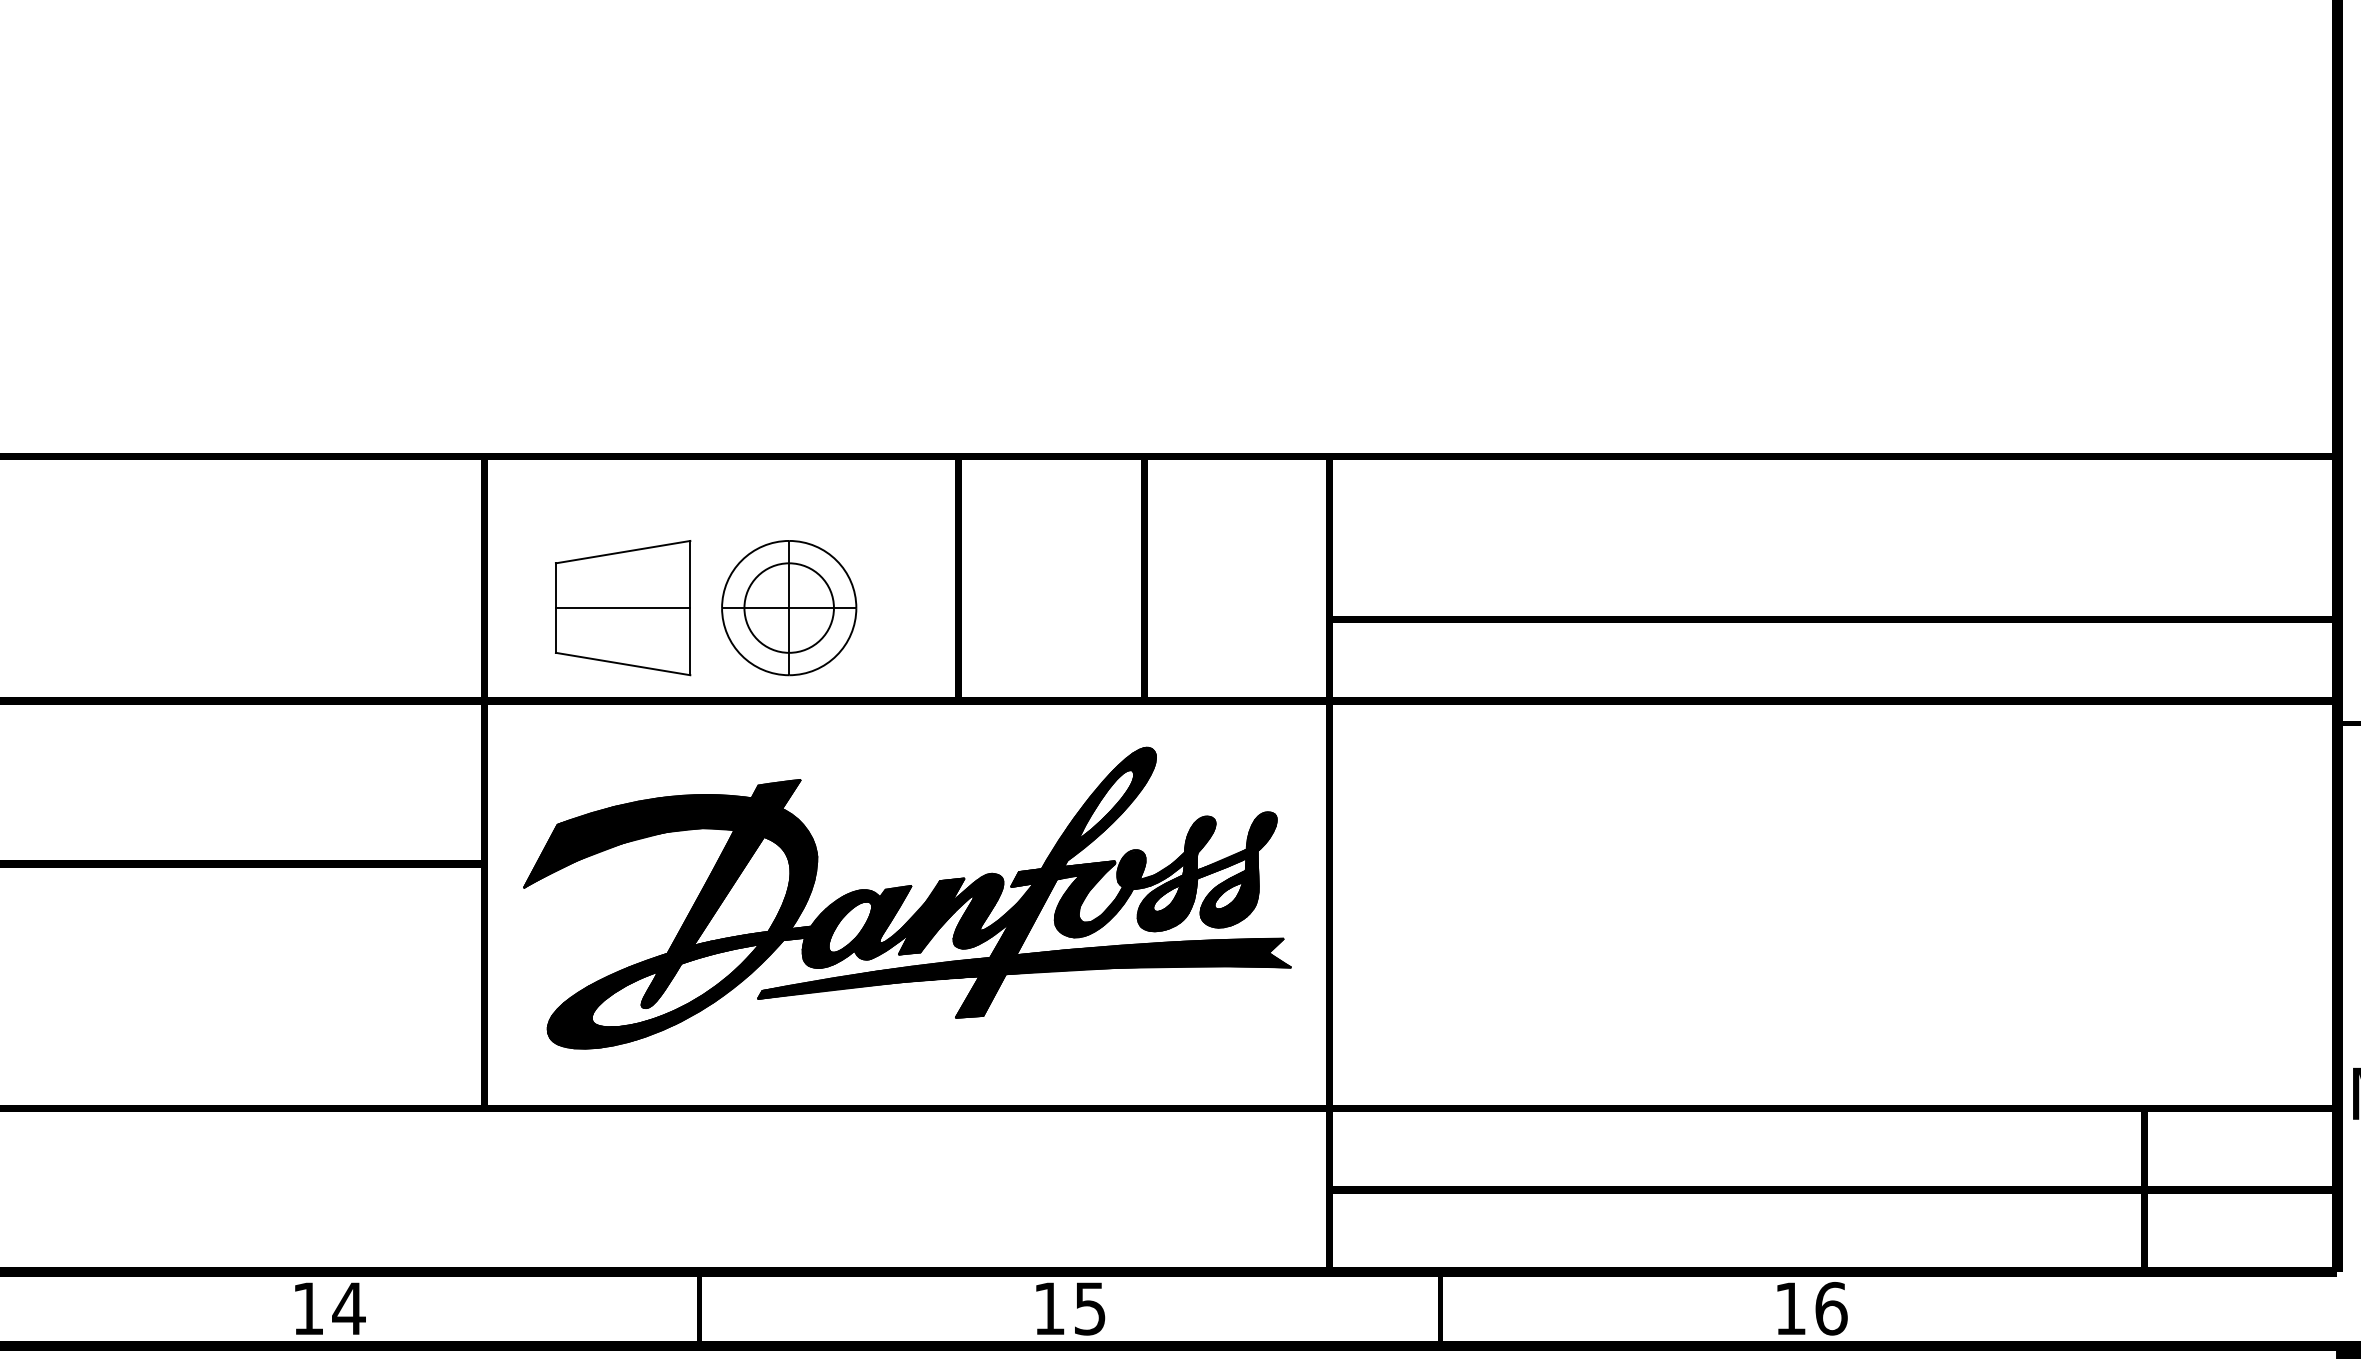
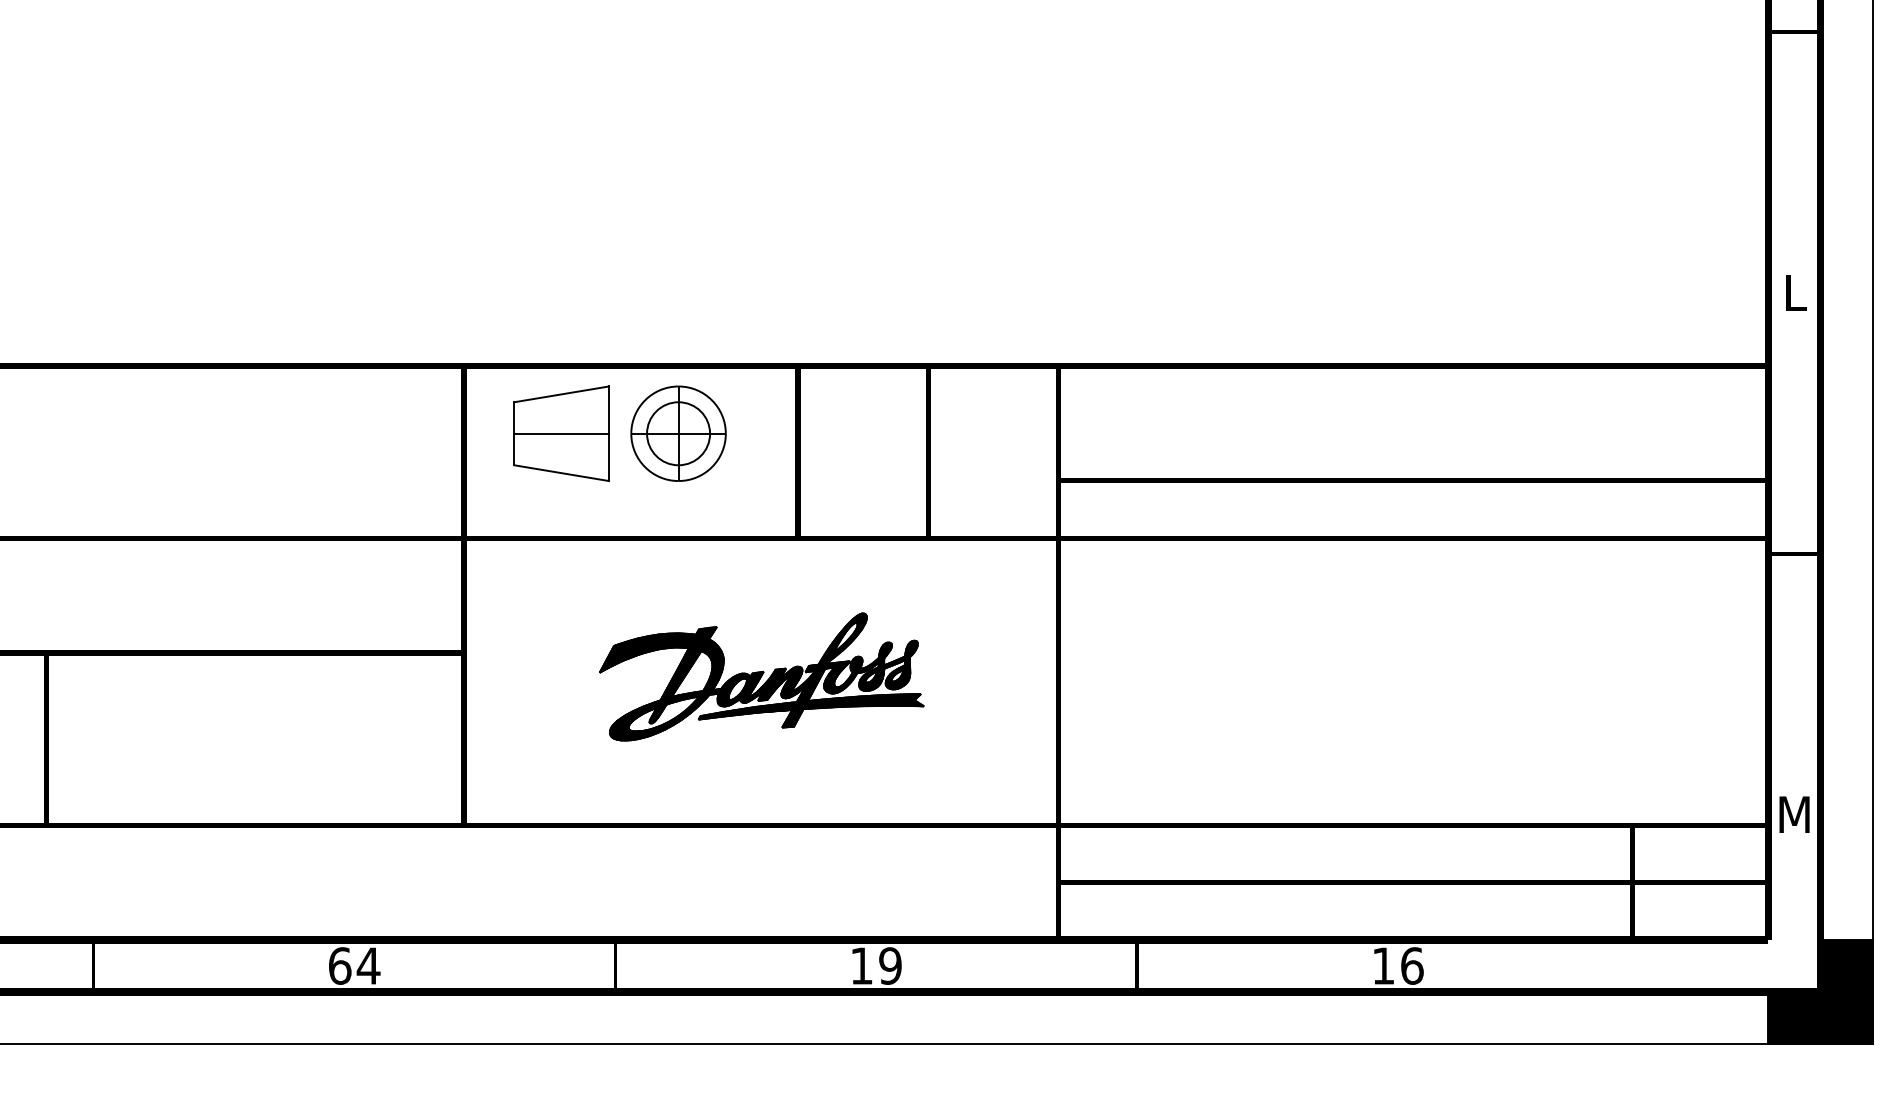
part: (691, 607) -> (609, 433), moved
part: (907, 897) -> (761, 676), size x0.6
text: (309, 1307) -> (340, 965), 14 -> 64
text: (1090, 1307) -> (890, 965), 15 -> 19

